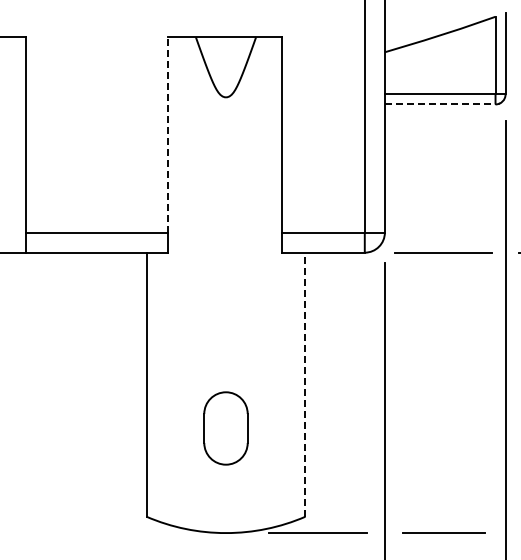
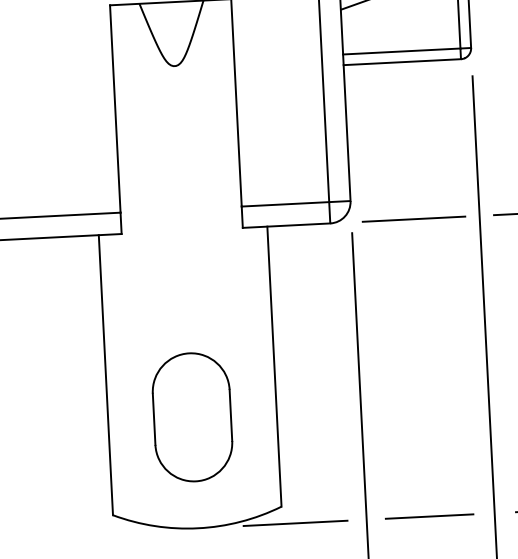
line: (440, 104) -> (402, 62), dashed -> solid
line: (168, 134) -> (115, 108), dashed -> solid
line: (305, 384) -> (274, 366), dashed -> solid
part: (225, 428) -> (191, 417), size x1.67

